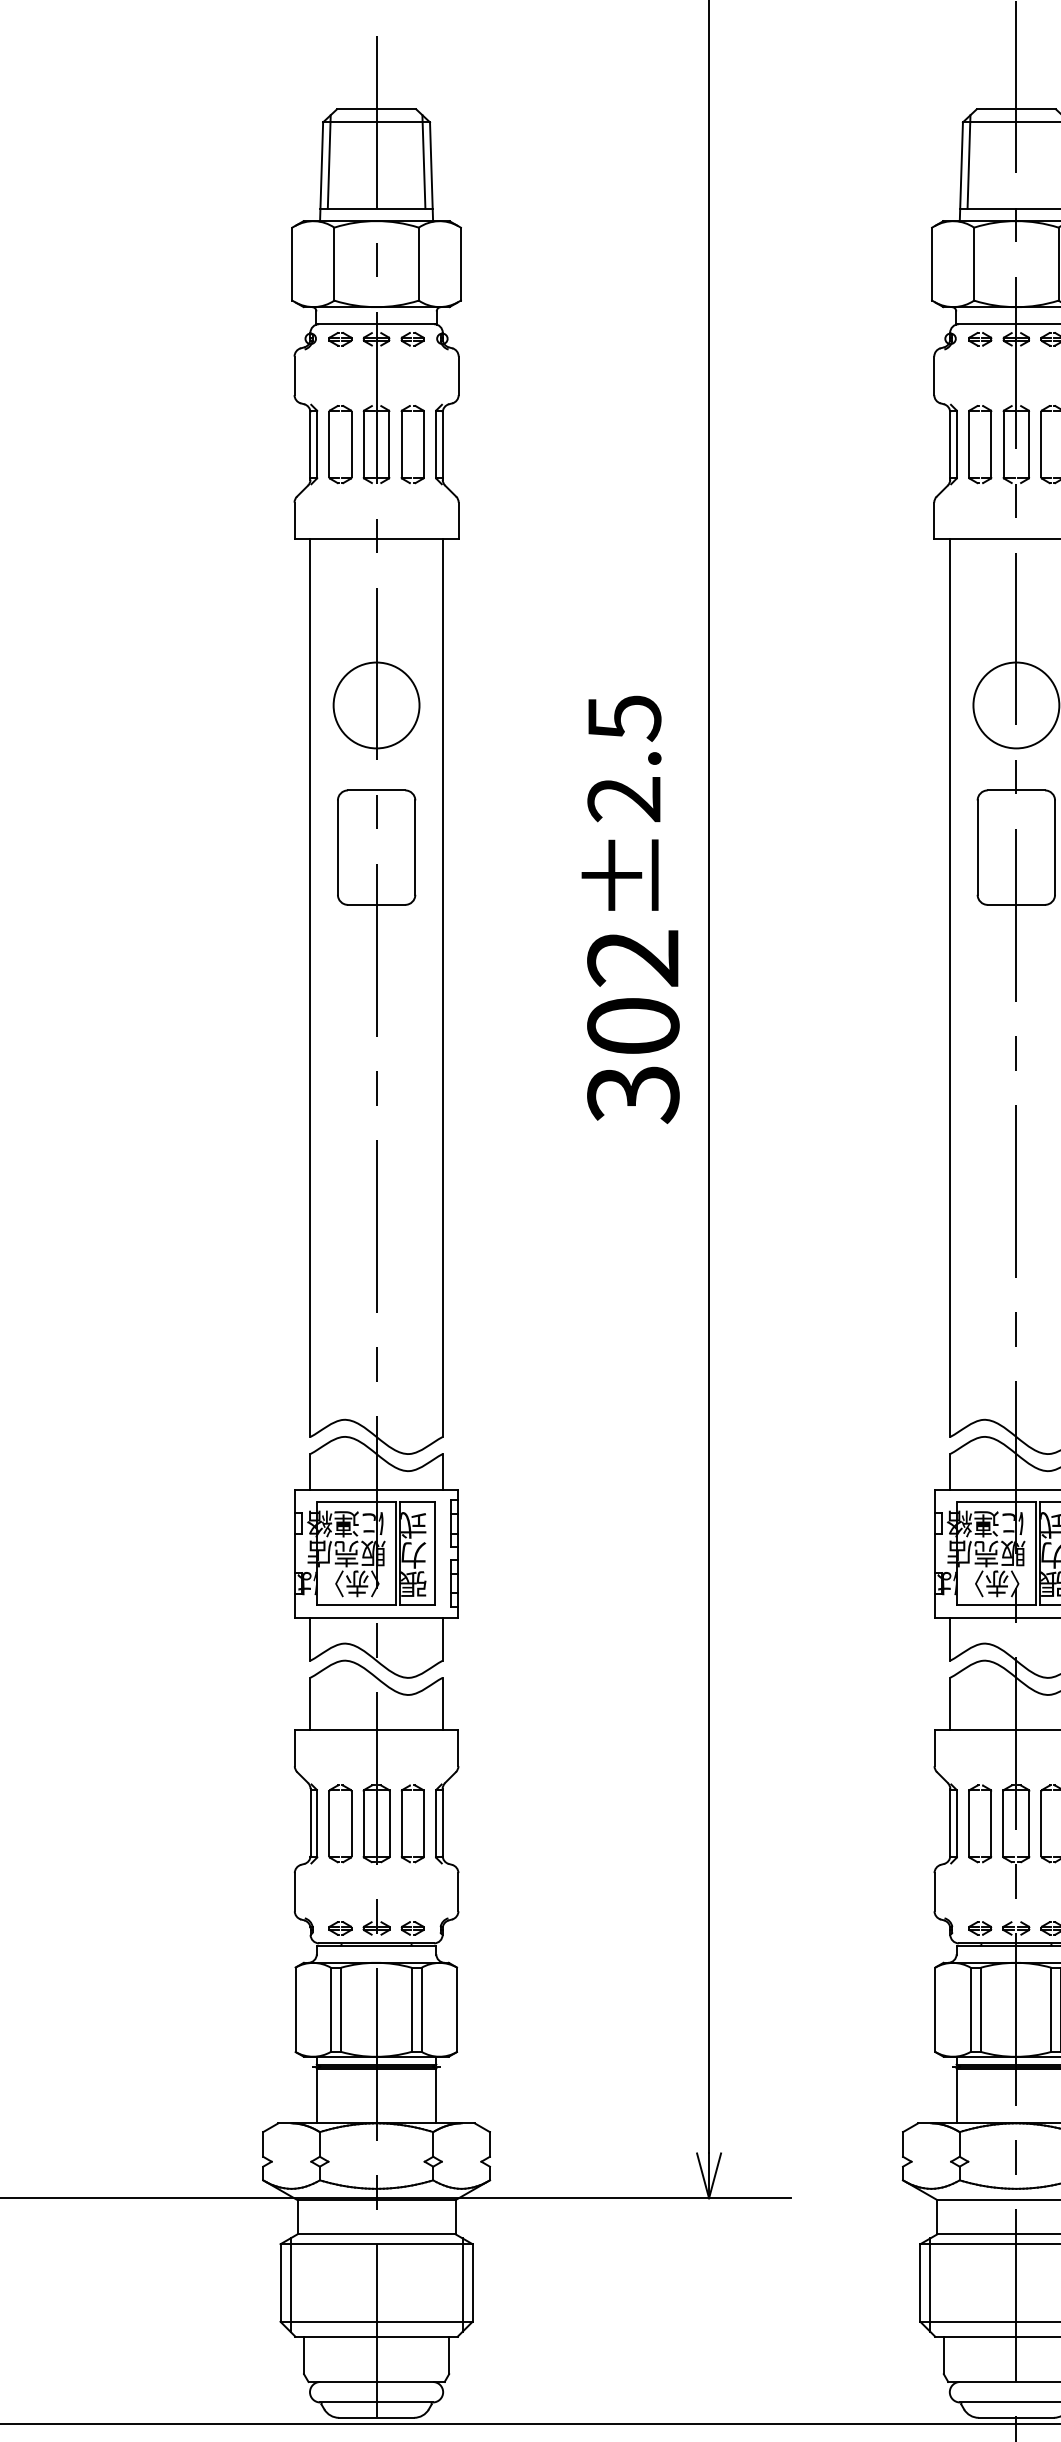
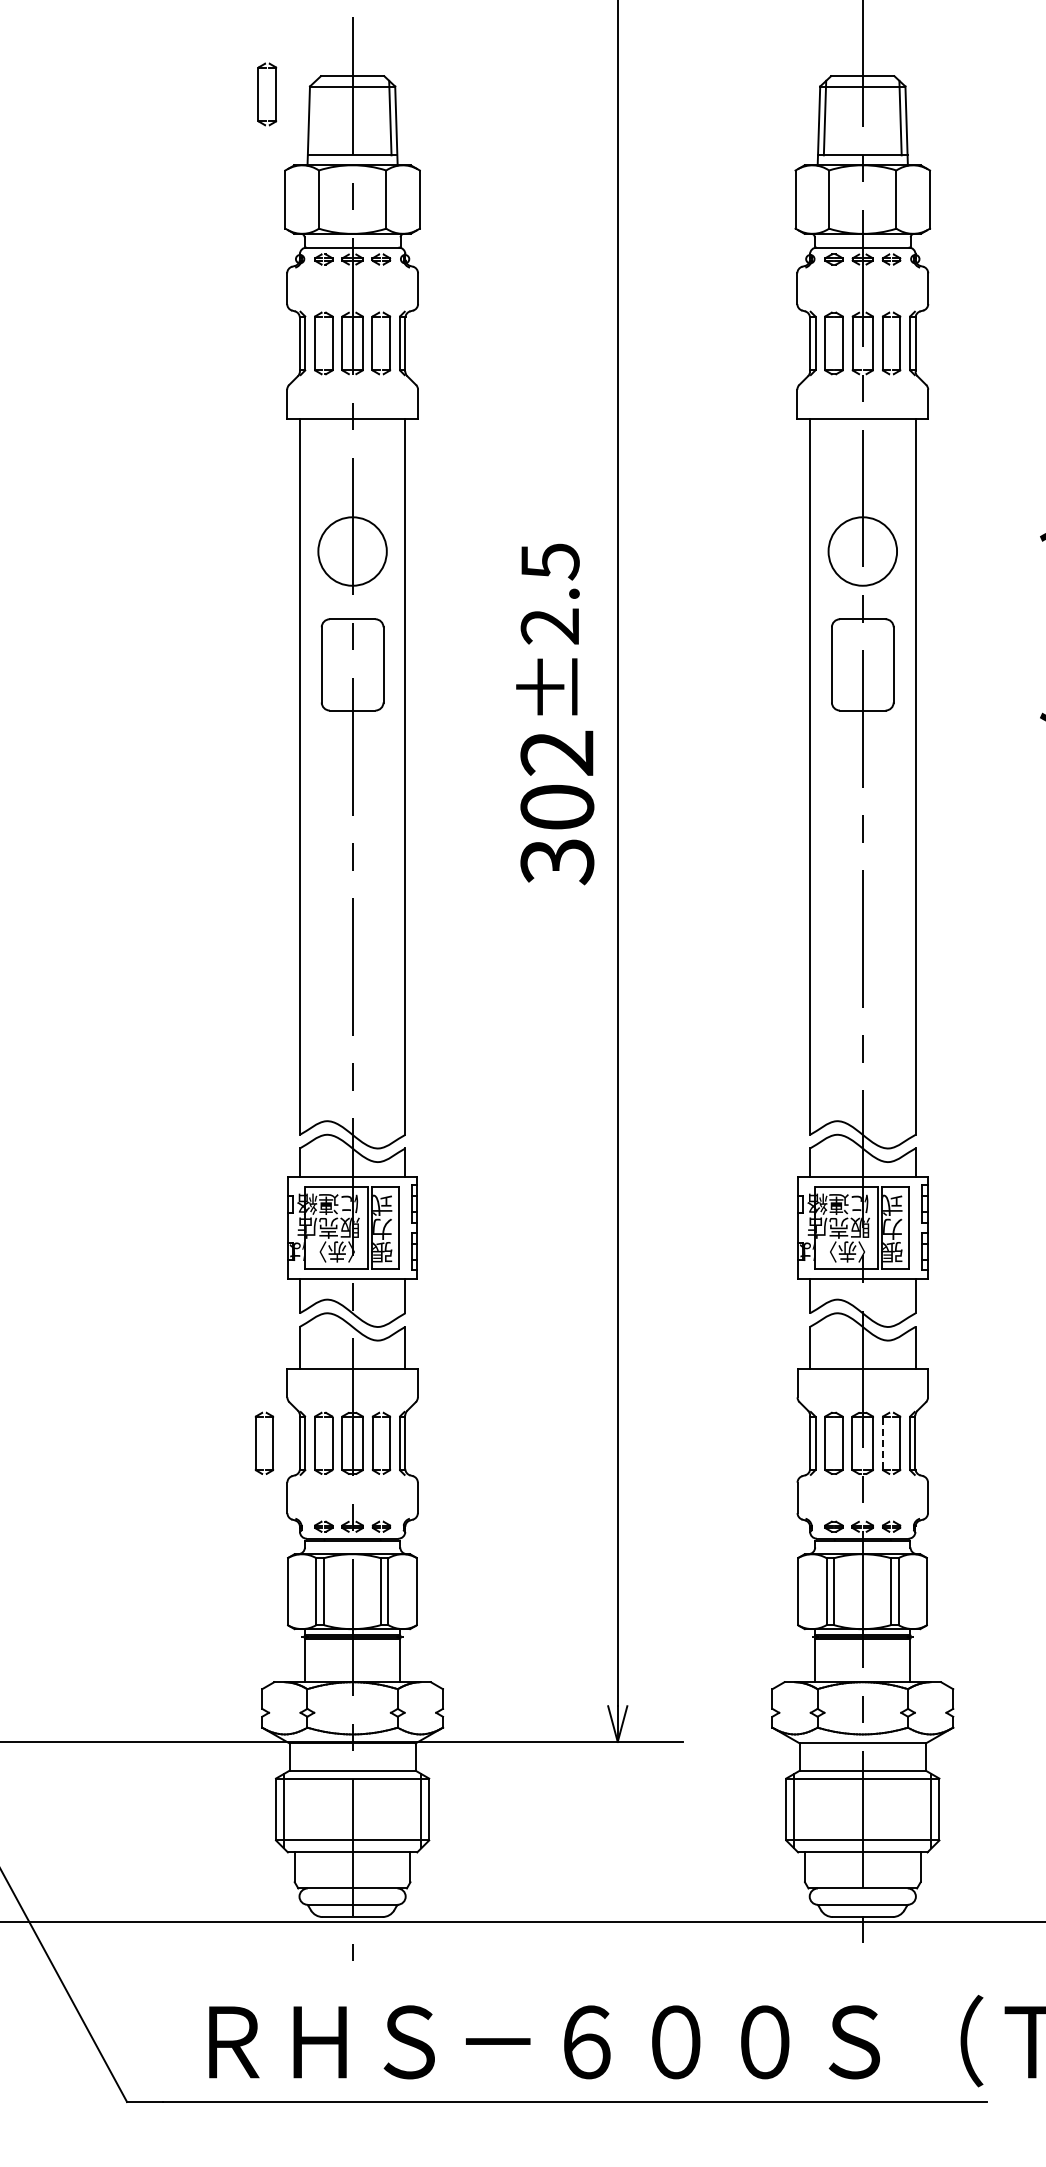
part: (279, 132) -> (275, 94), added
line: (328, 161) -> (314, 117), removed
part: (256, 1822) -> (256, 1442), added
line: (1041, 1823) -> (882, 1443), solid -> dashed

